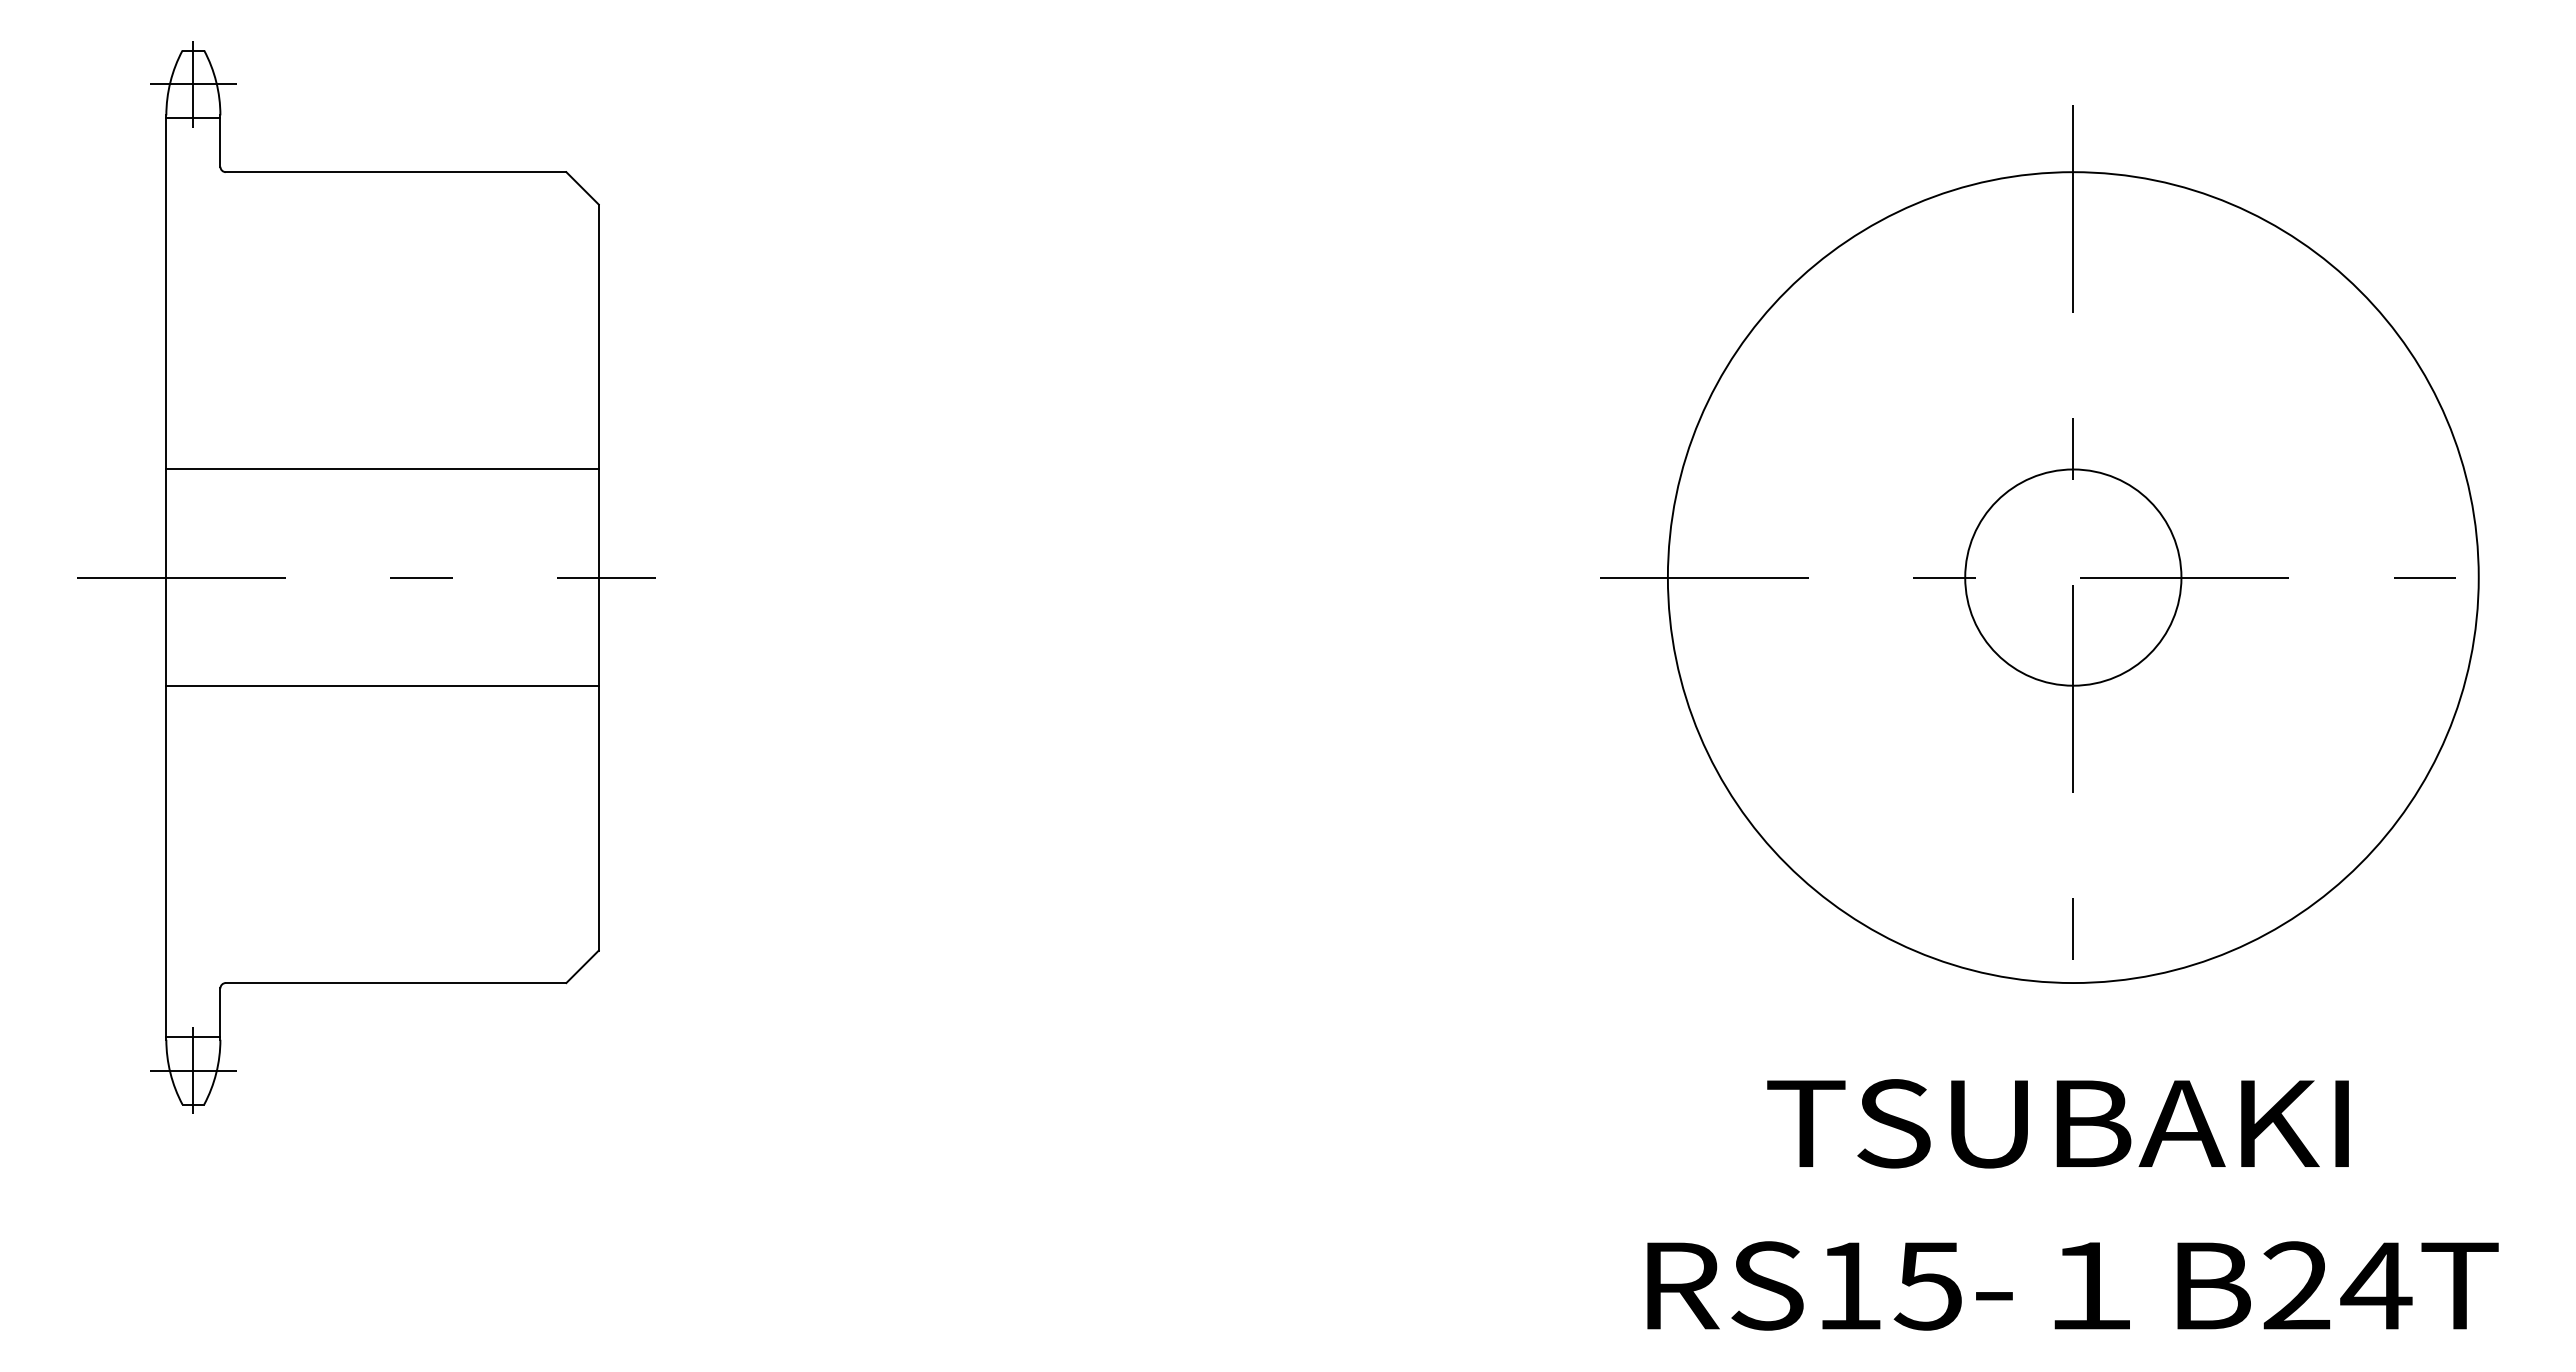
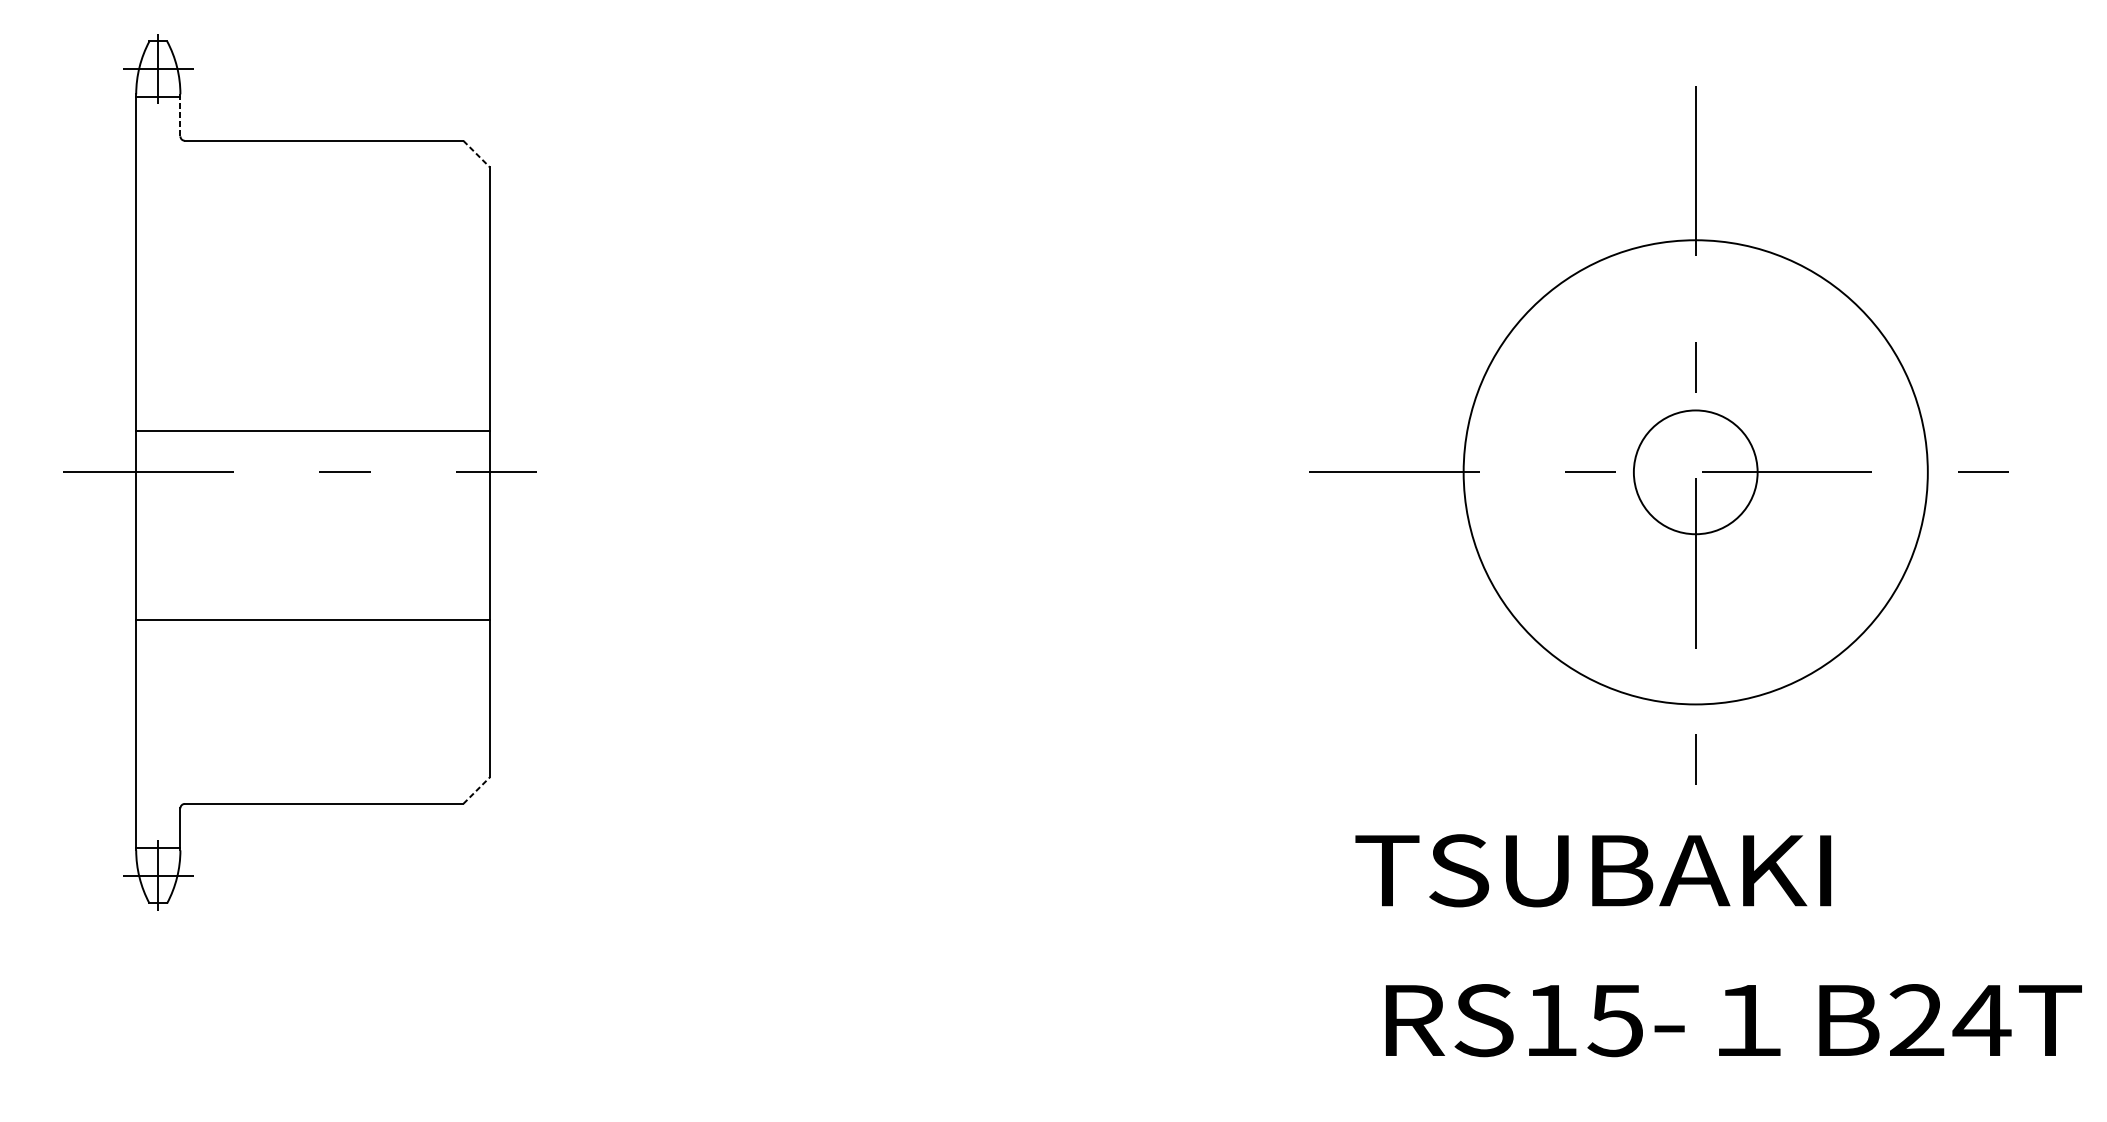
line: (220, 141) -> (180, 115), solid -> dashed
line: (582, 188) -> (476, 154), solid -> dashed
line: (382, 469) -> (312, 431), moved
circle: (2072, 577) -> (1695, 472), size x0.7
circle: (2073, 577) -> (1695, 472), size x0.7
line: (382, 685) -> (312, 619), moved
line: (582, 966) -> (476, 790), solid -> dashed
text: (2057, 1123) -> (1592, 870), moved
text: (2072, 1285) -> (1733, 1020), moved

